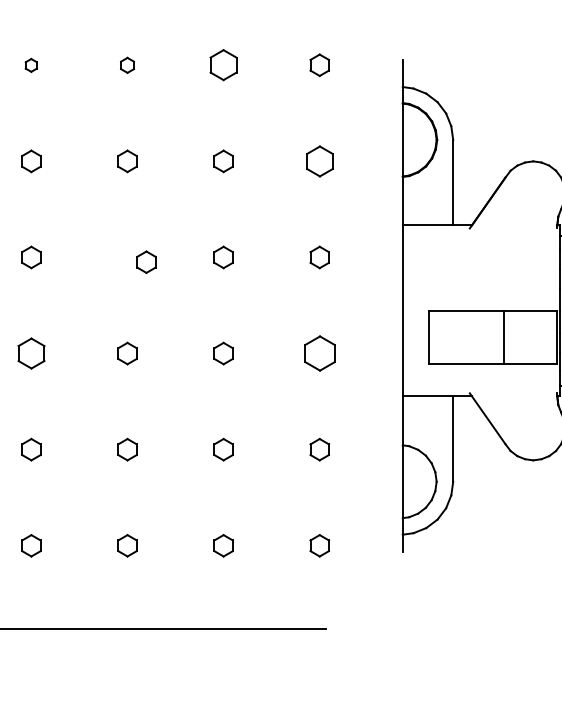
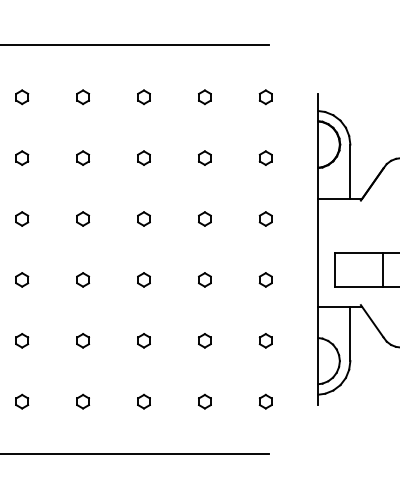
part: (30, 65) -> (82, 97), size x1.67
part: (126, 65) -> (143, 97), size x1.43
part: (222, 65) -> (204, 97), size x0.71
part: (319, 160) -> (265, 157), size x0.71
part: (145, 261) -> (143, 218), moved
part: (30, 352) -> (82, 279), size x0.71
part: (319, 352) -> (265, 279), size x0.62

